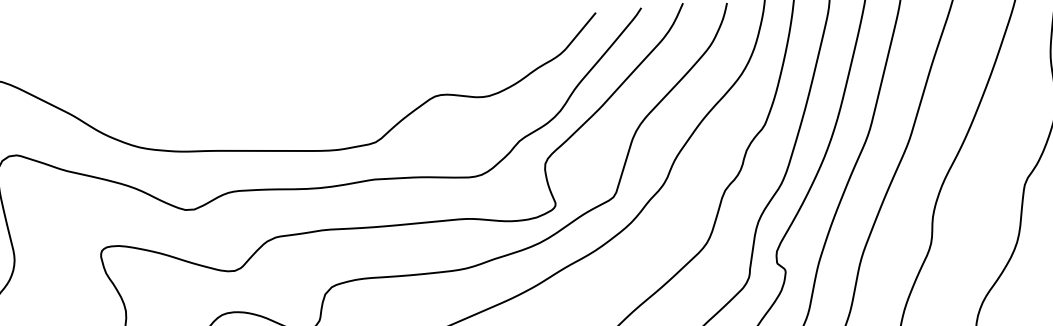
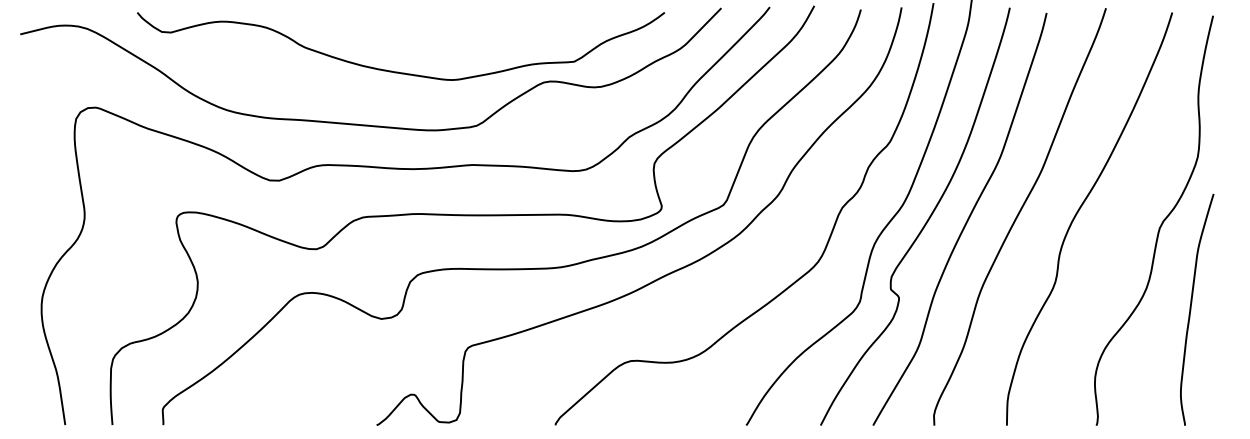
curve: (297, 97) -> (398, 71), added

